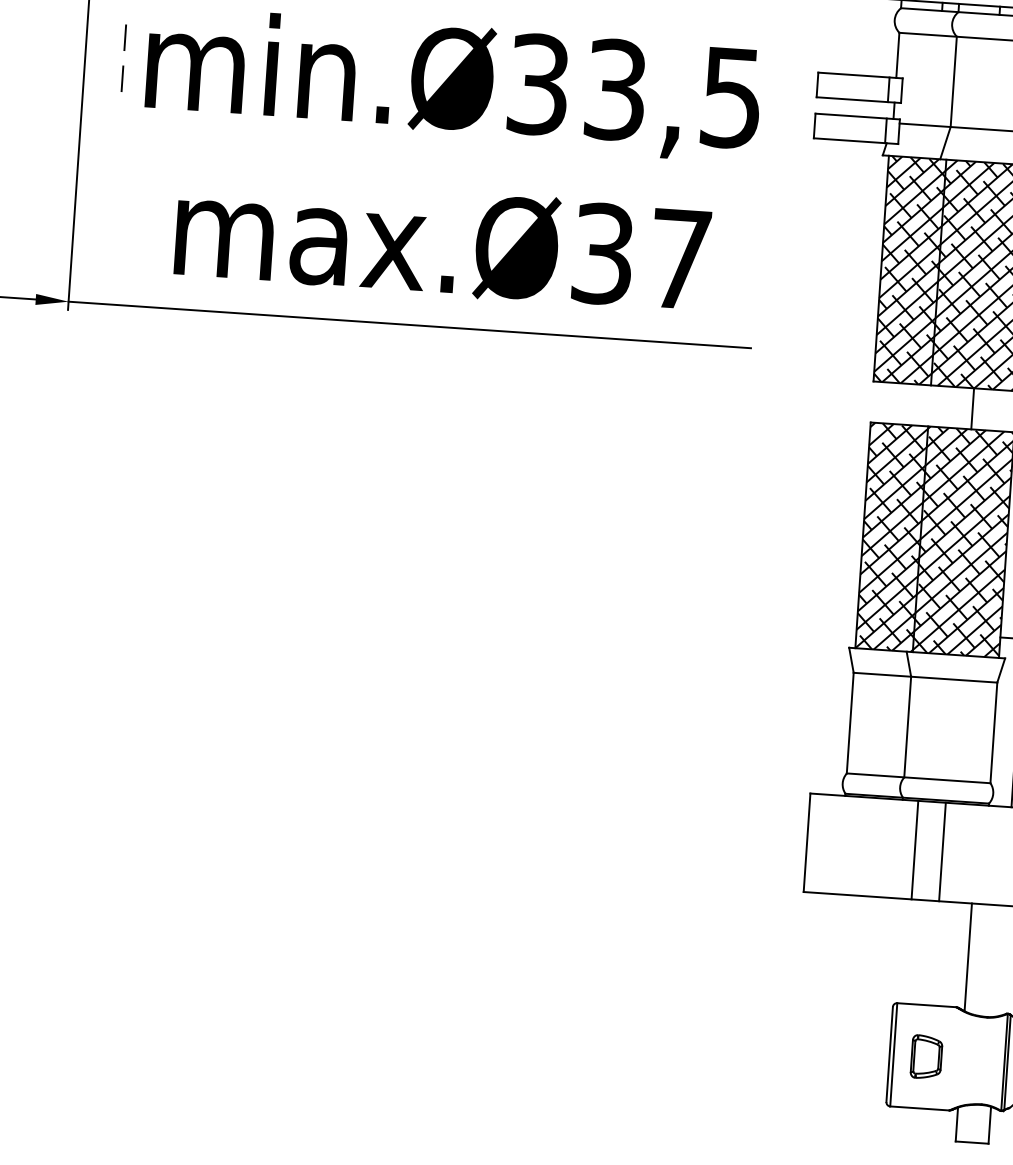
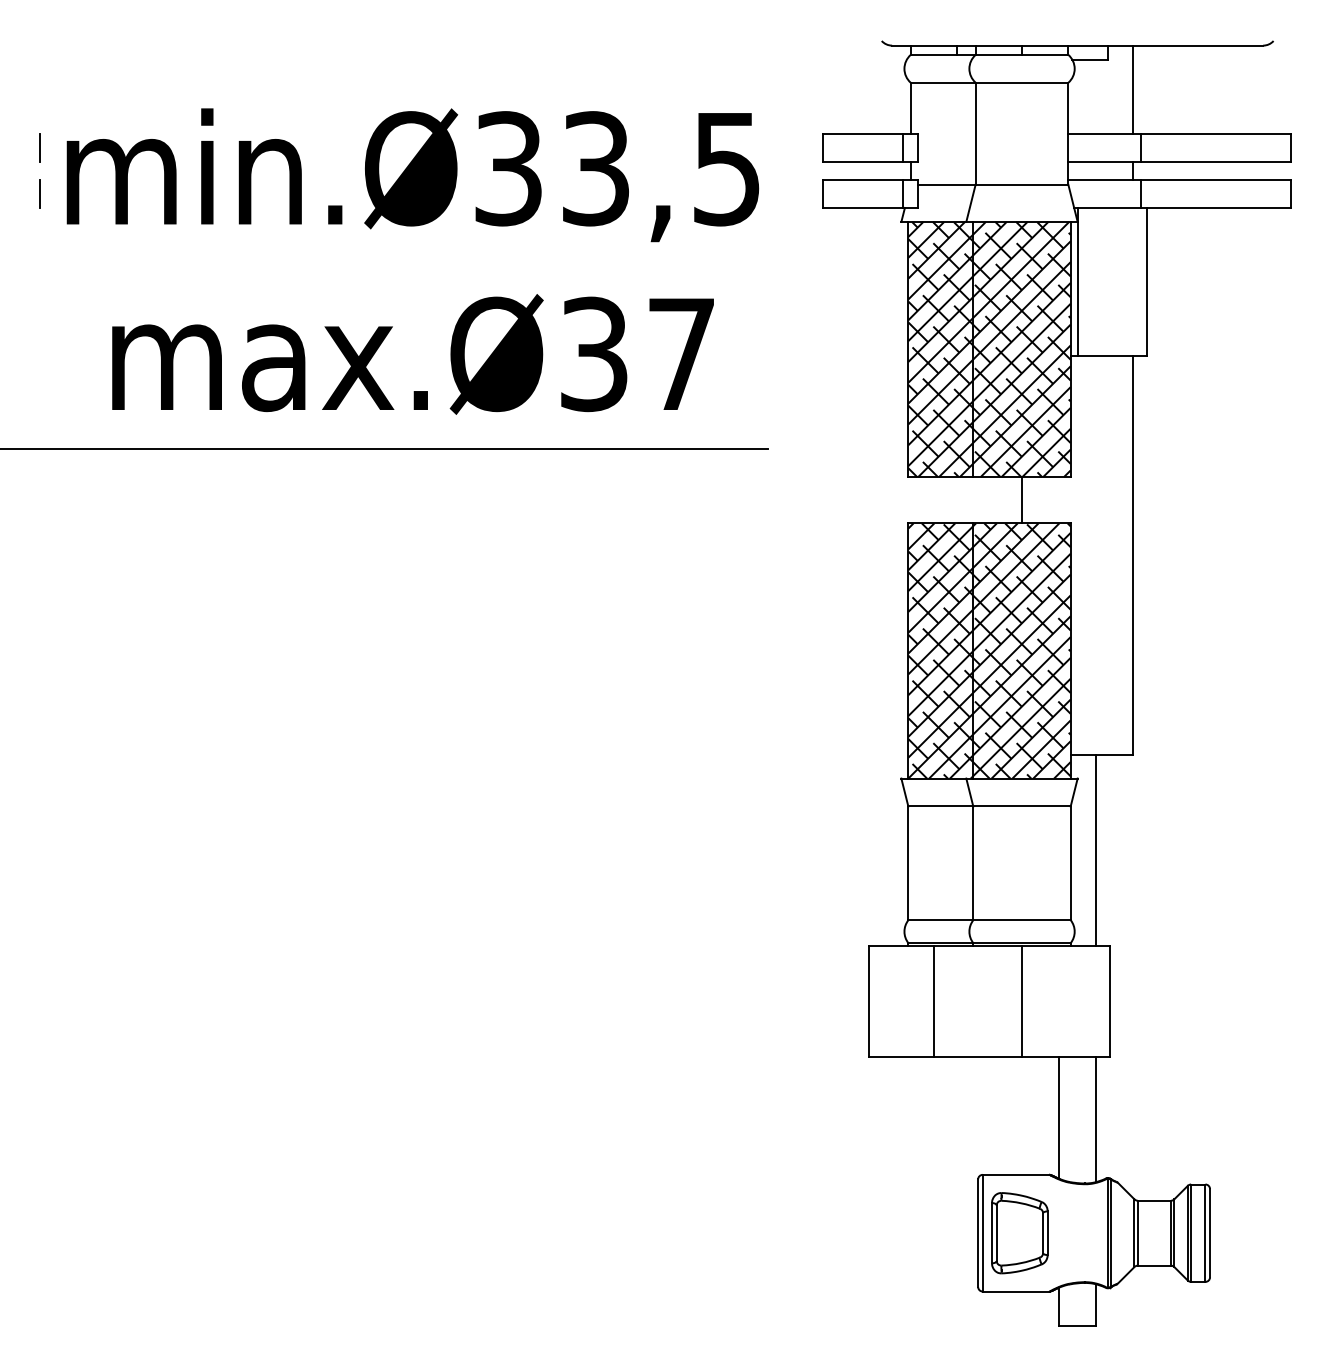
line: (914, 849) -> (933, 1000), moved
line: (1001, 961) -> (1096, 1119), added
part: (926, 1057) -> (1019, 1233), size x1.67

